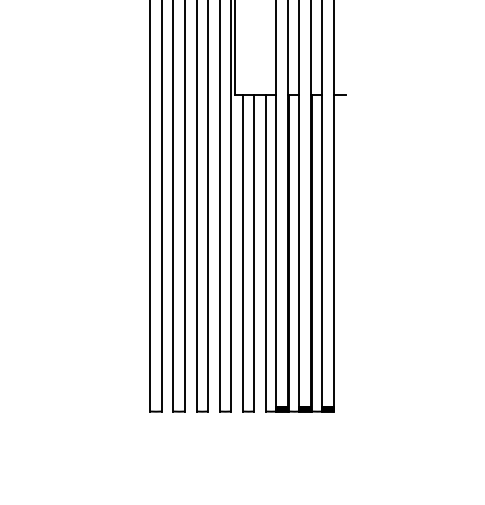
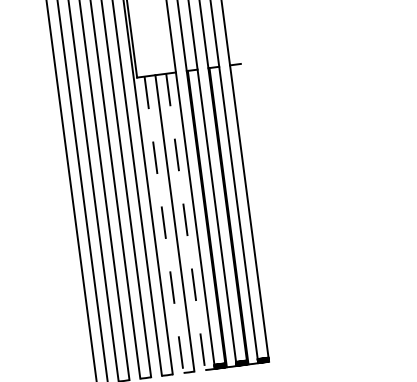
line: (242, 253) -> (163, 224), solid -> dashed
line: (265, 253) -> (185, 222), solid -> dashed

